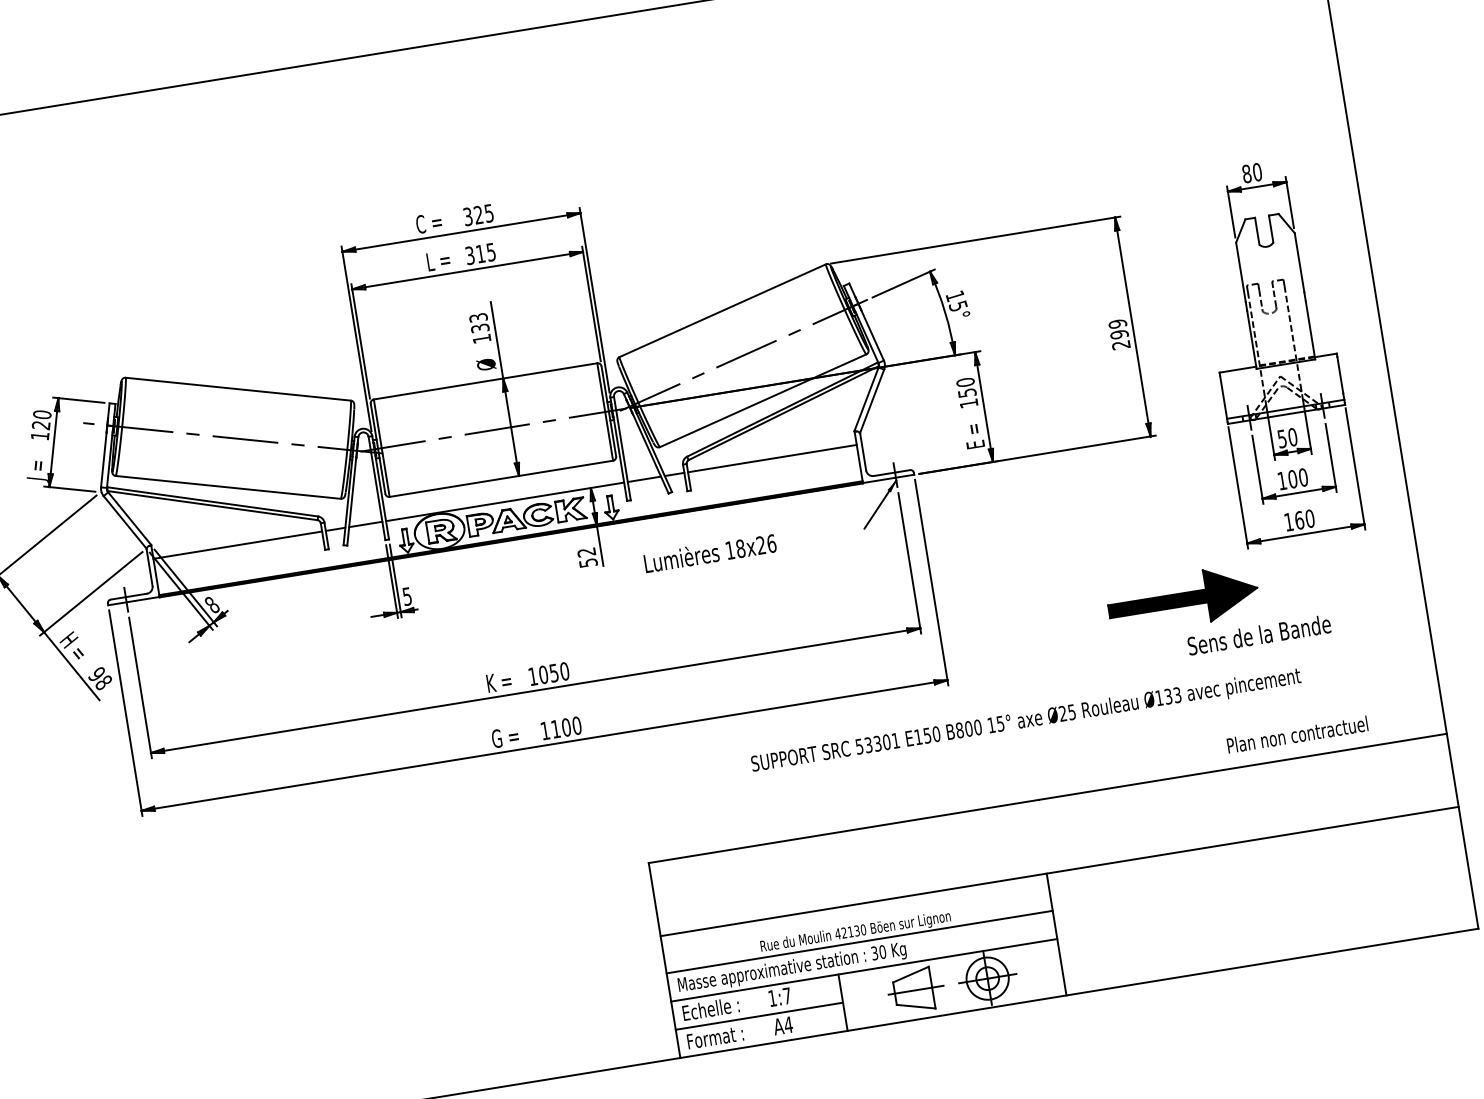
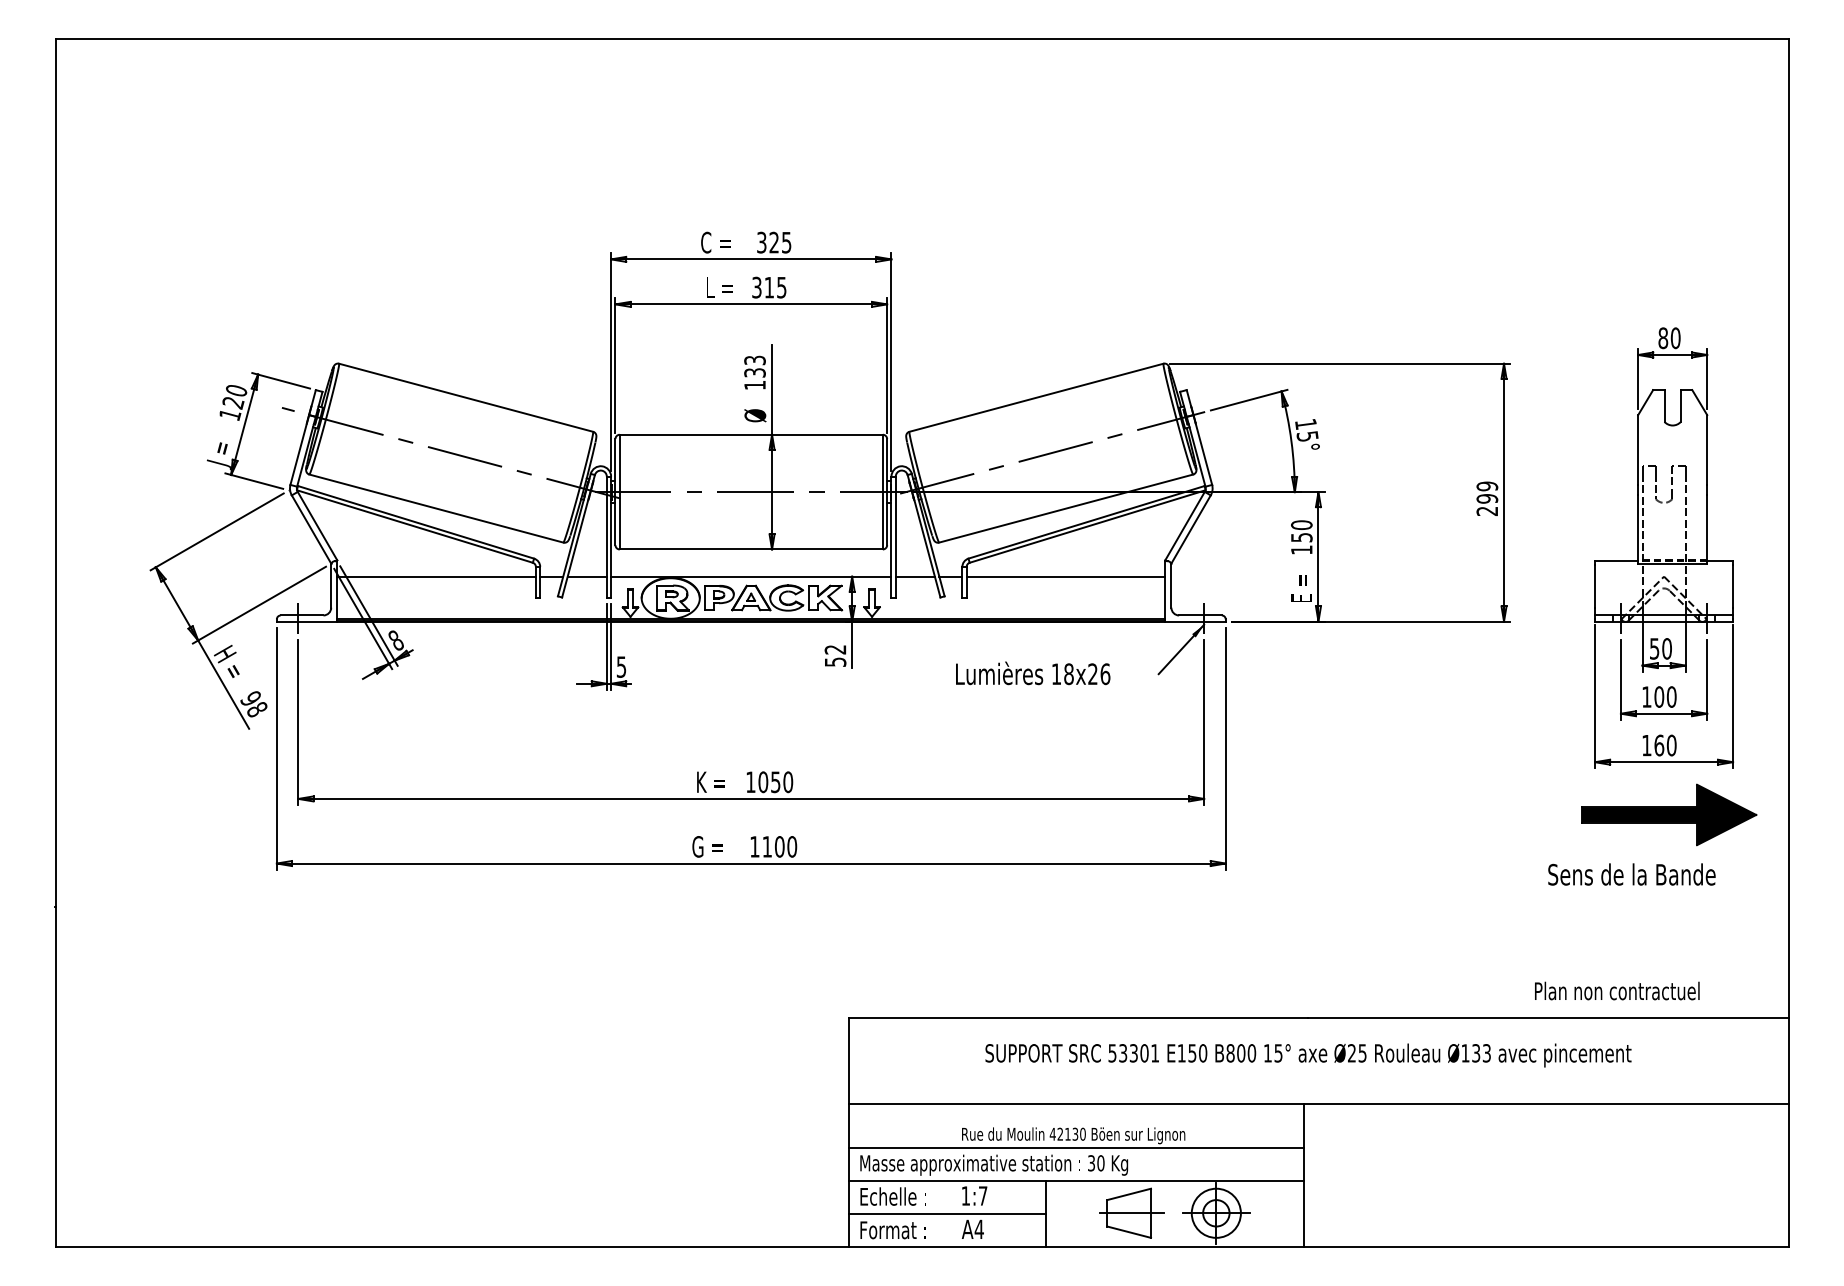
text: (710, 553) -> (1033, 673), moved
part: (1183, 599) -> (1669, 814), moved
text: (1258, 635) -> (1631, 874), moved
text: (1026, 721) -> (1308, 1055), moved

